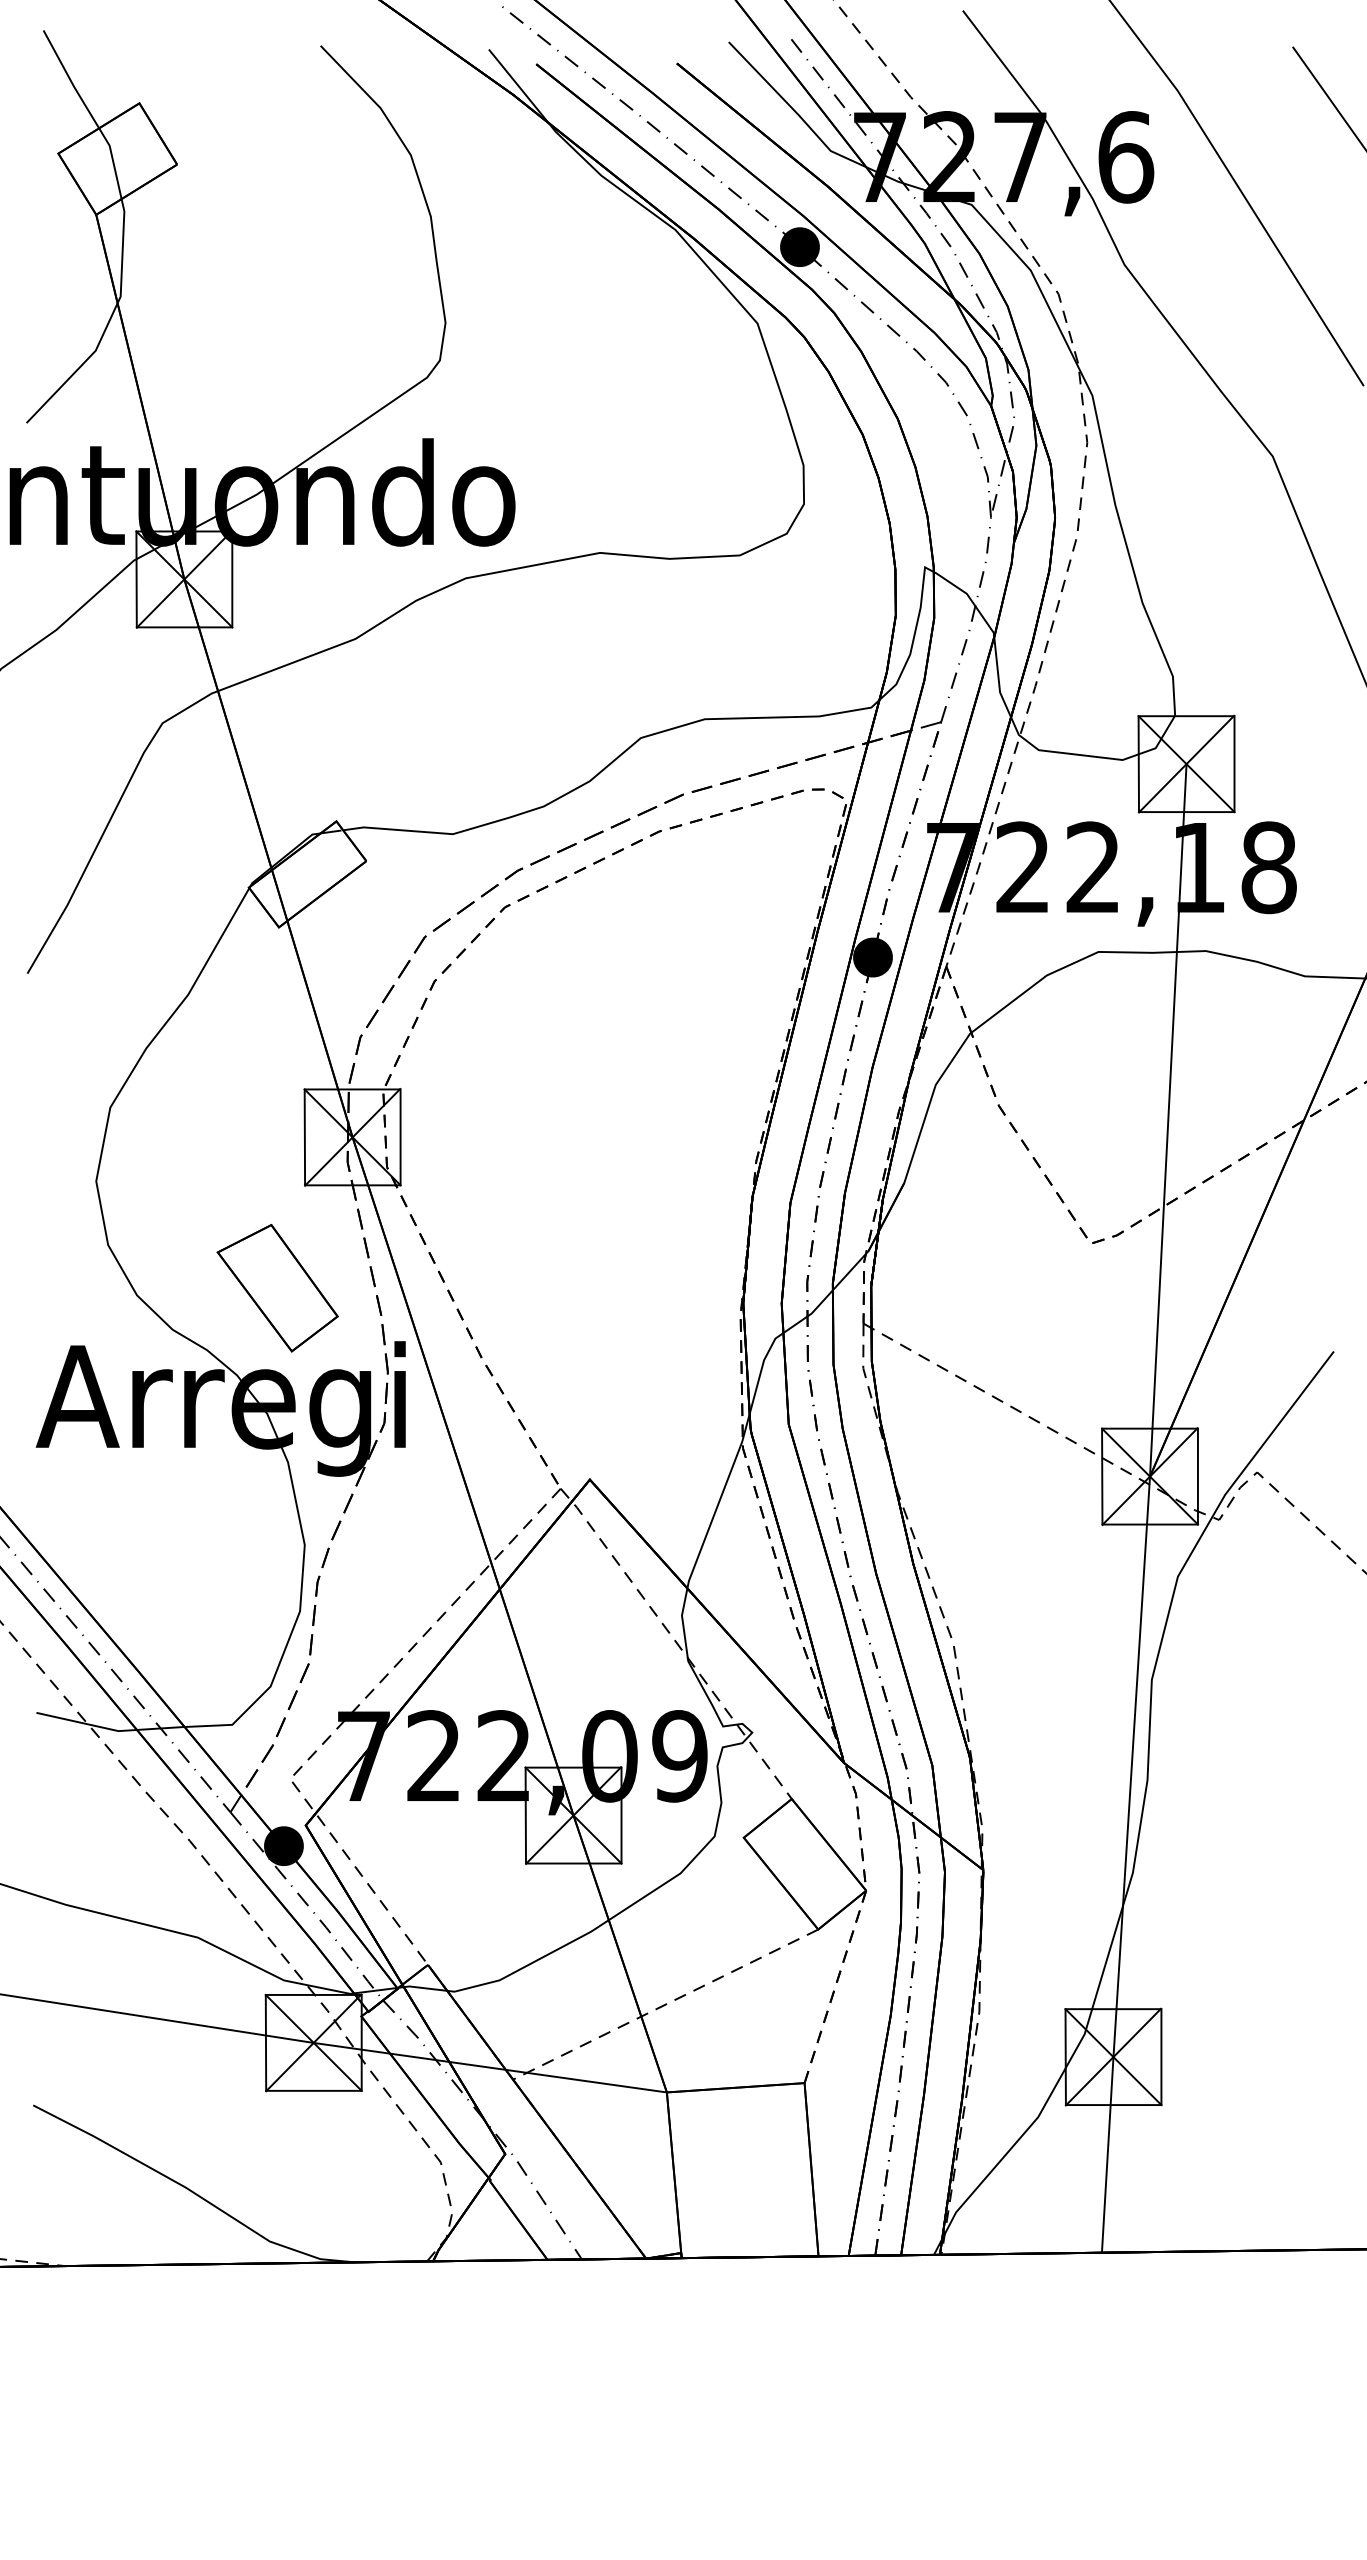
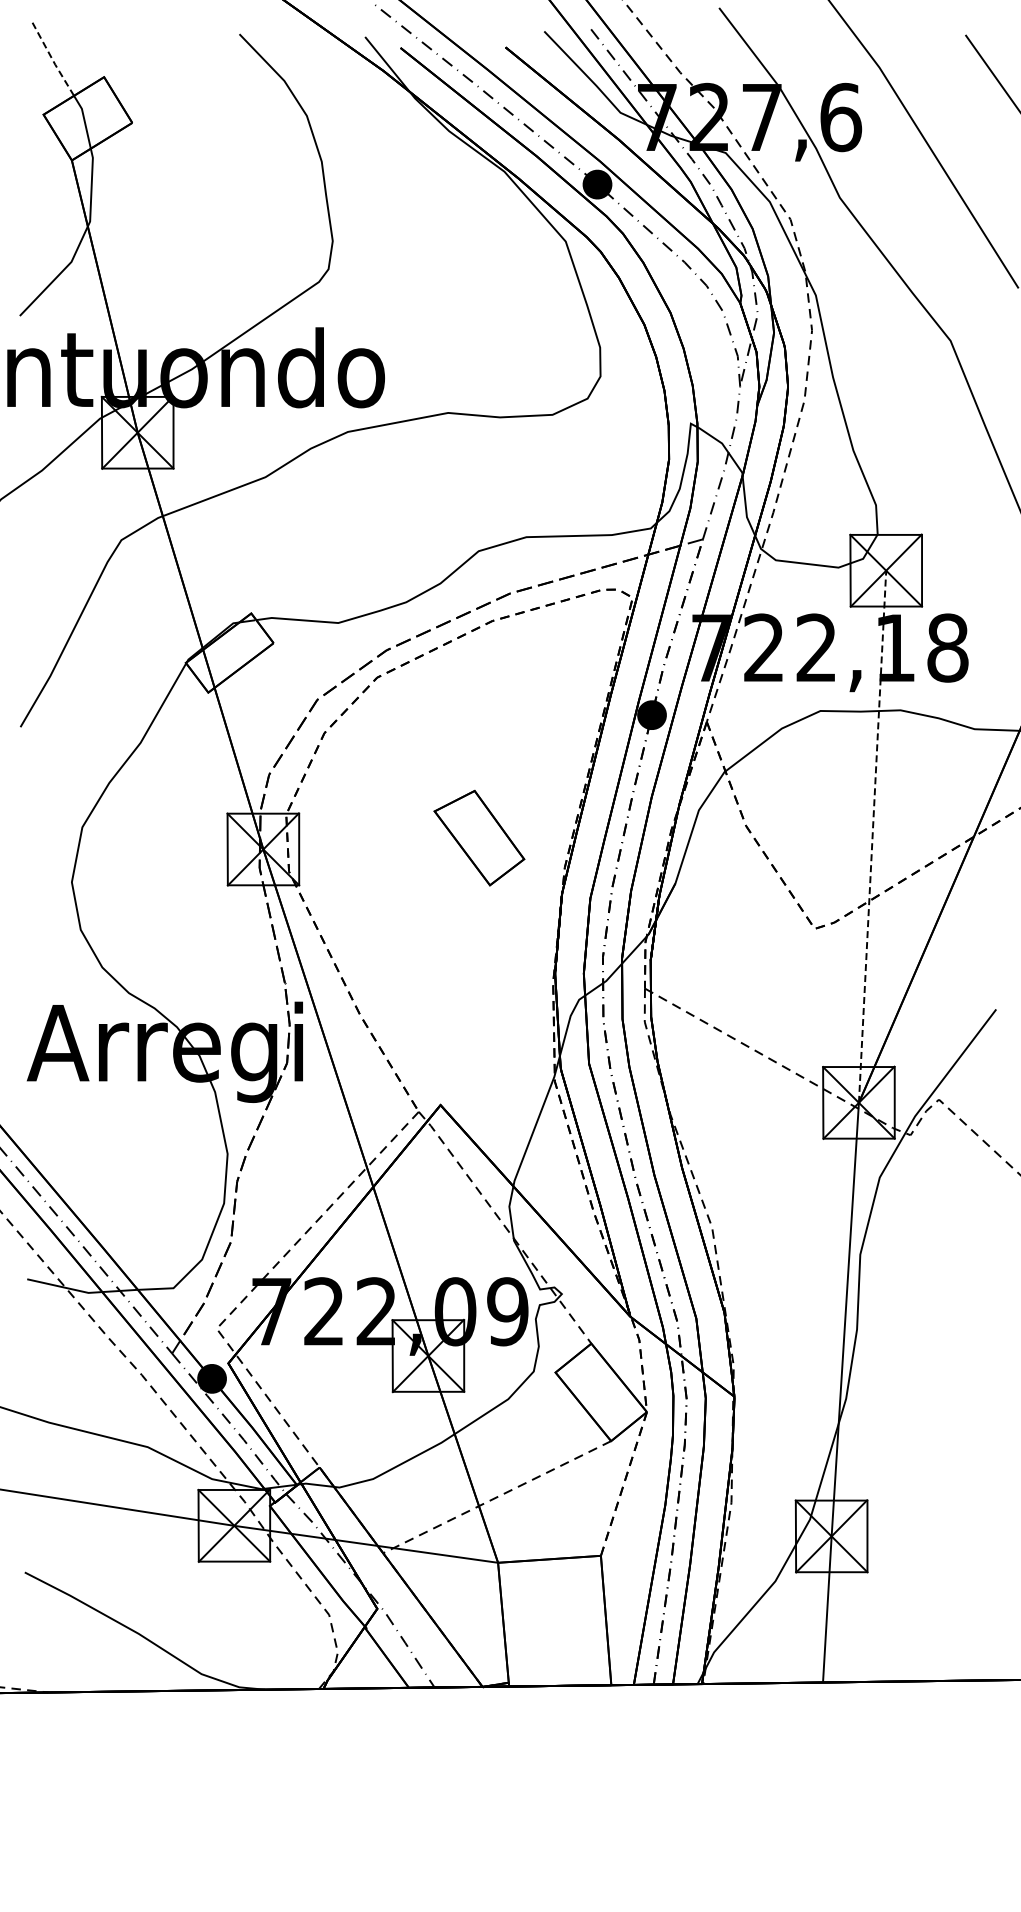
line: (71, 81) -> (53, 60), solid -> dashed
line: (1168, 1120) -> (872, 836), solid -> dashed
part: (277, 1287) -> (479, 837), moved

